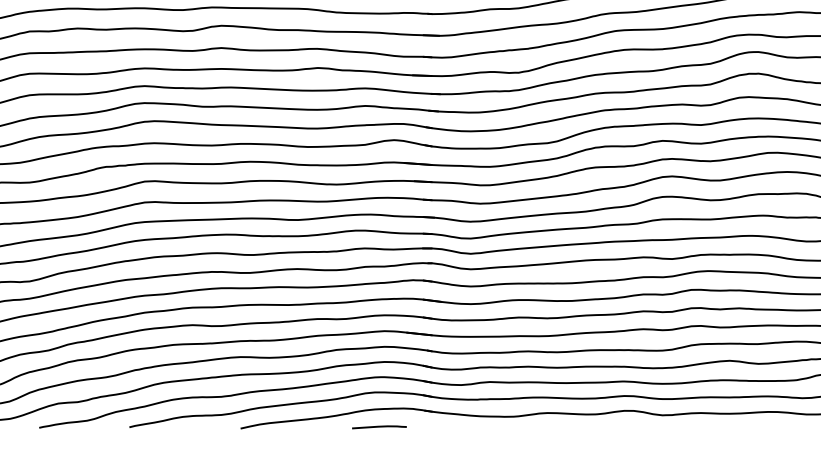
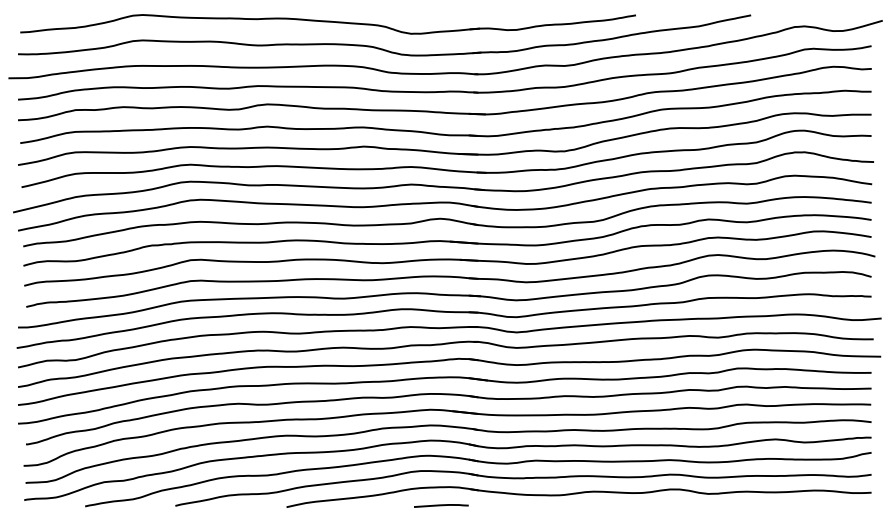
line: (379, 426) -> (441, 505), moved

